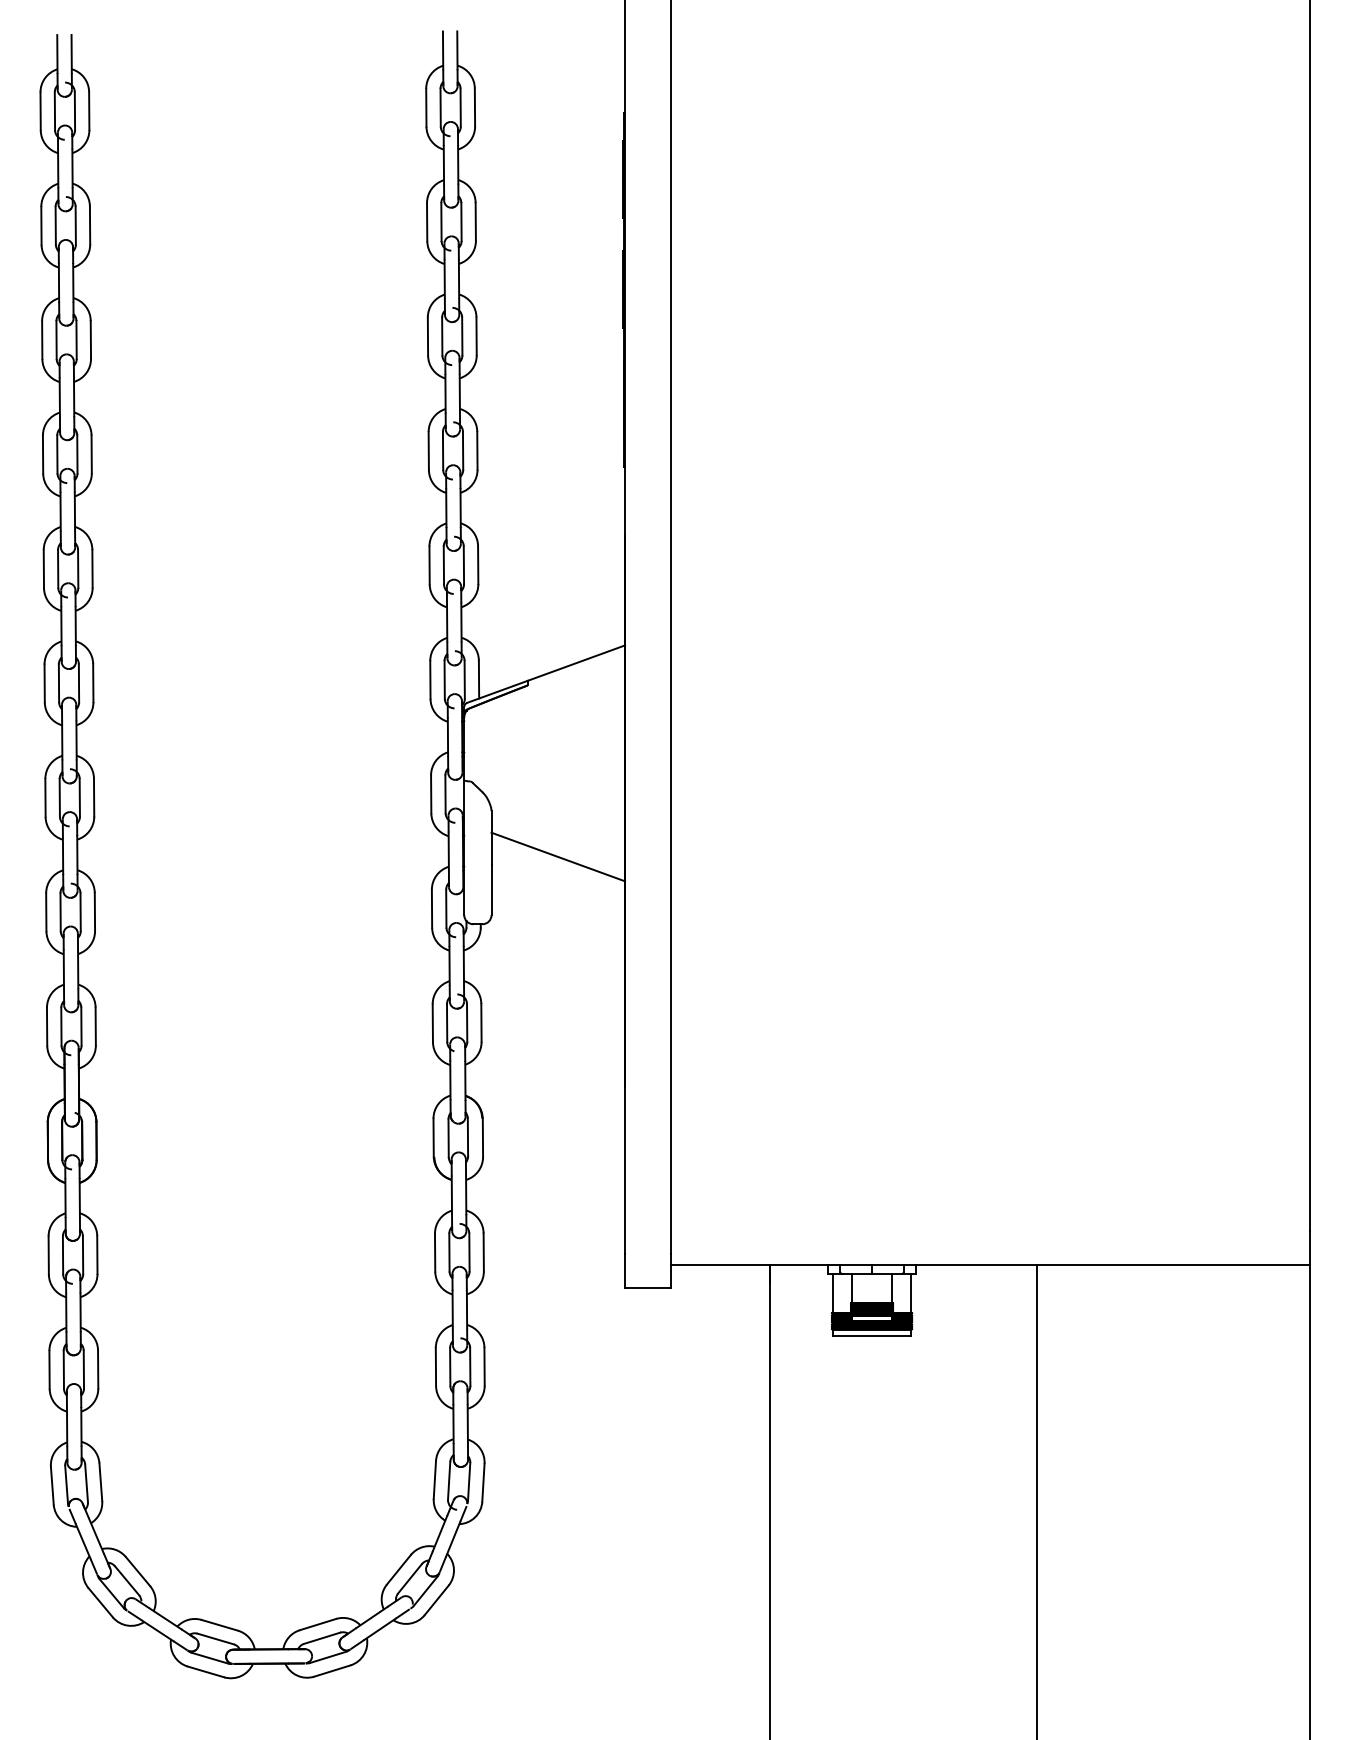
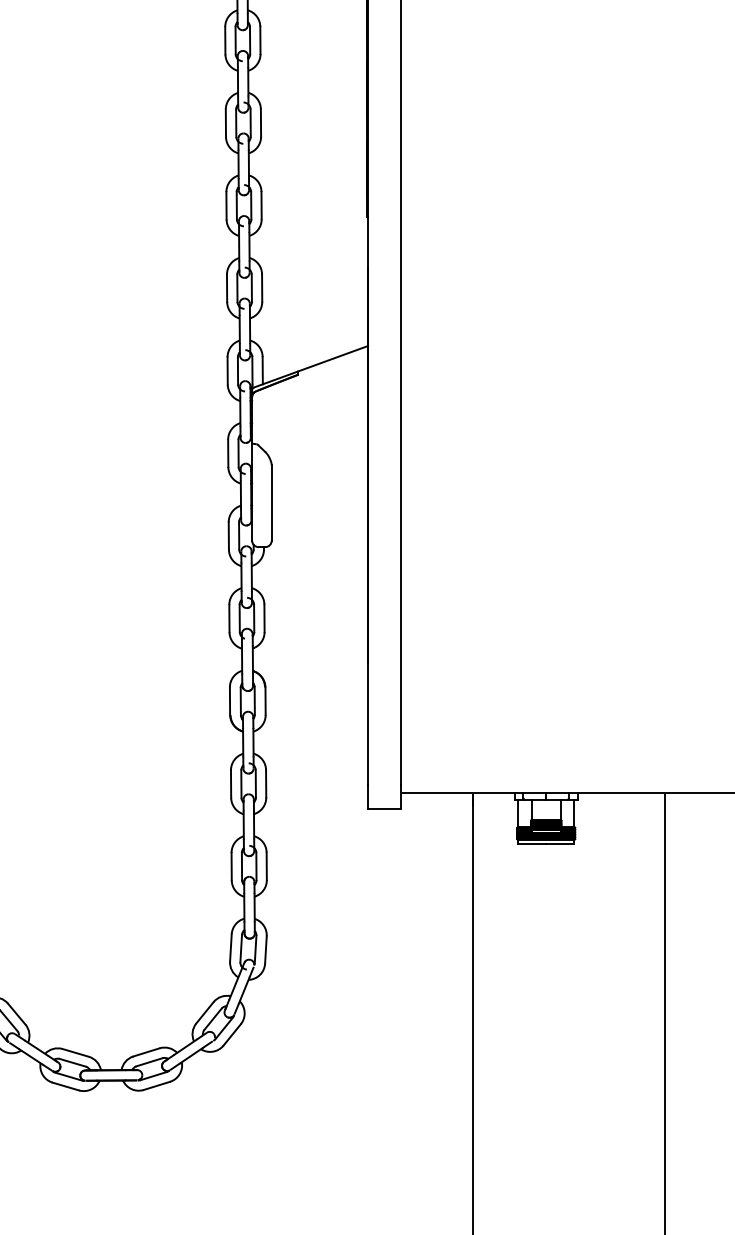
line: (558, 856) -> (320, 498), removed

